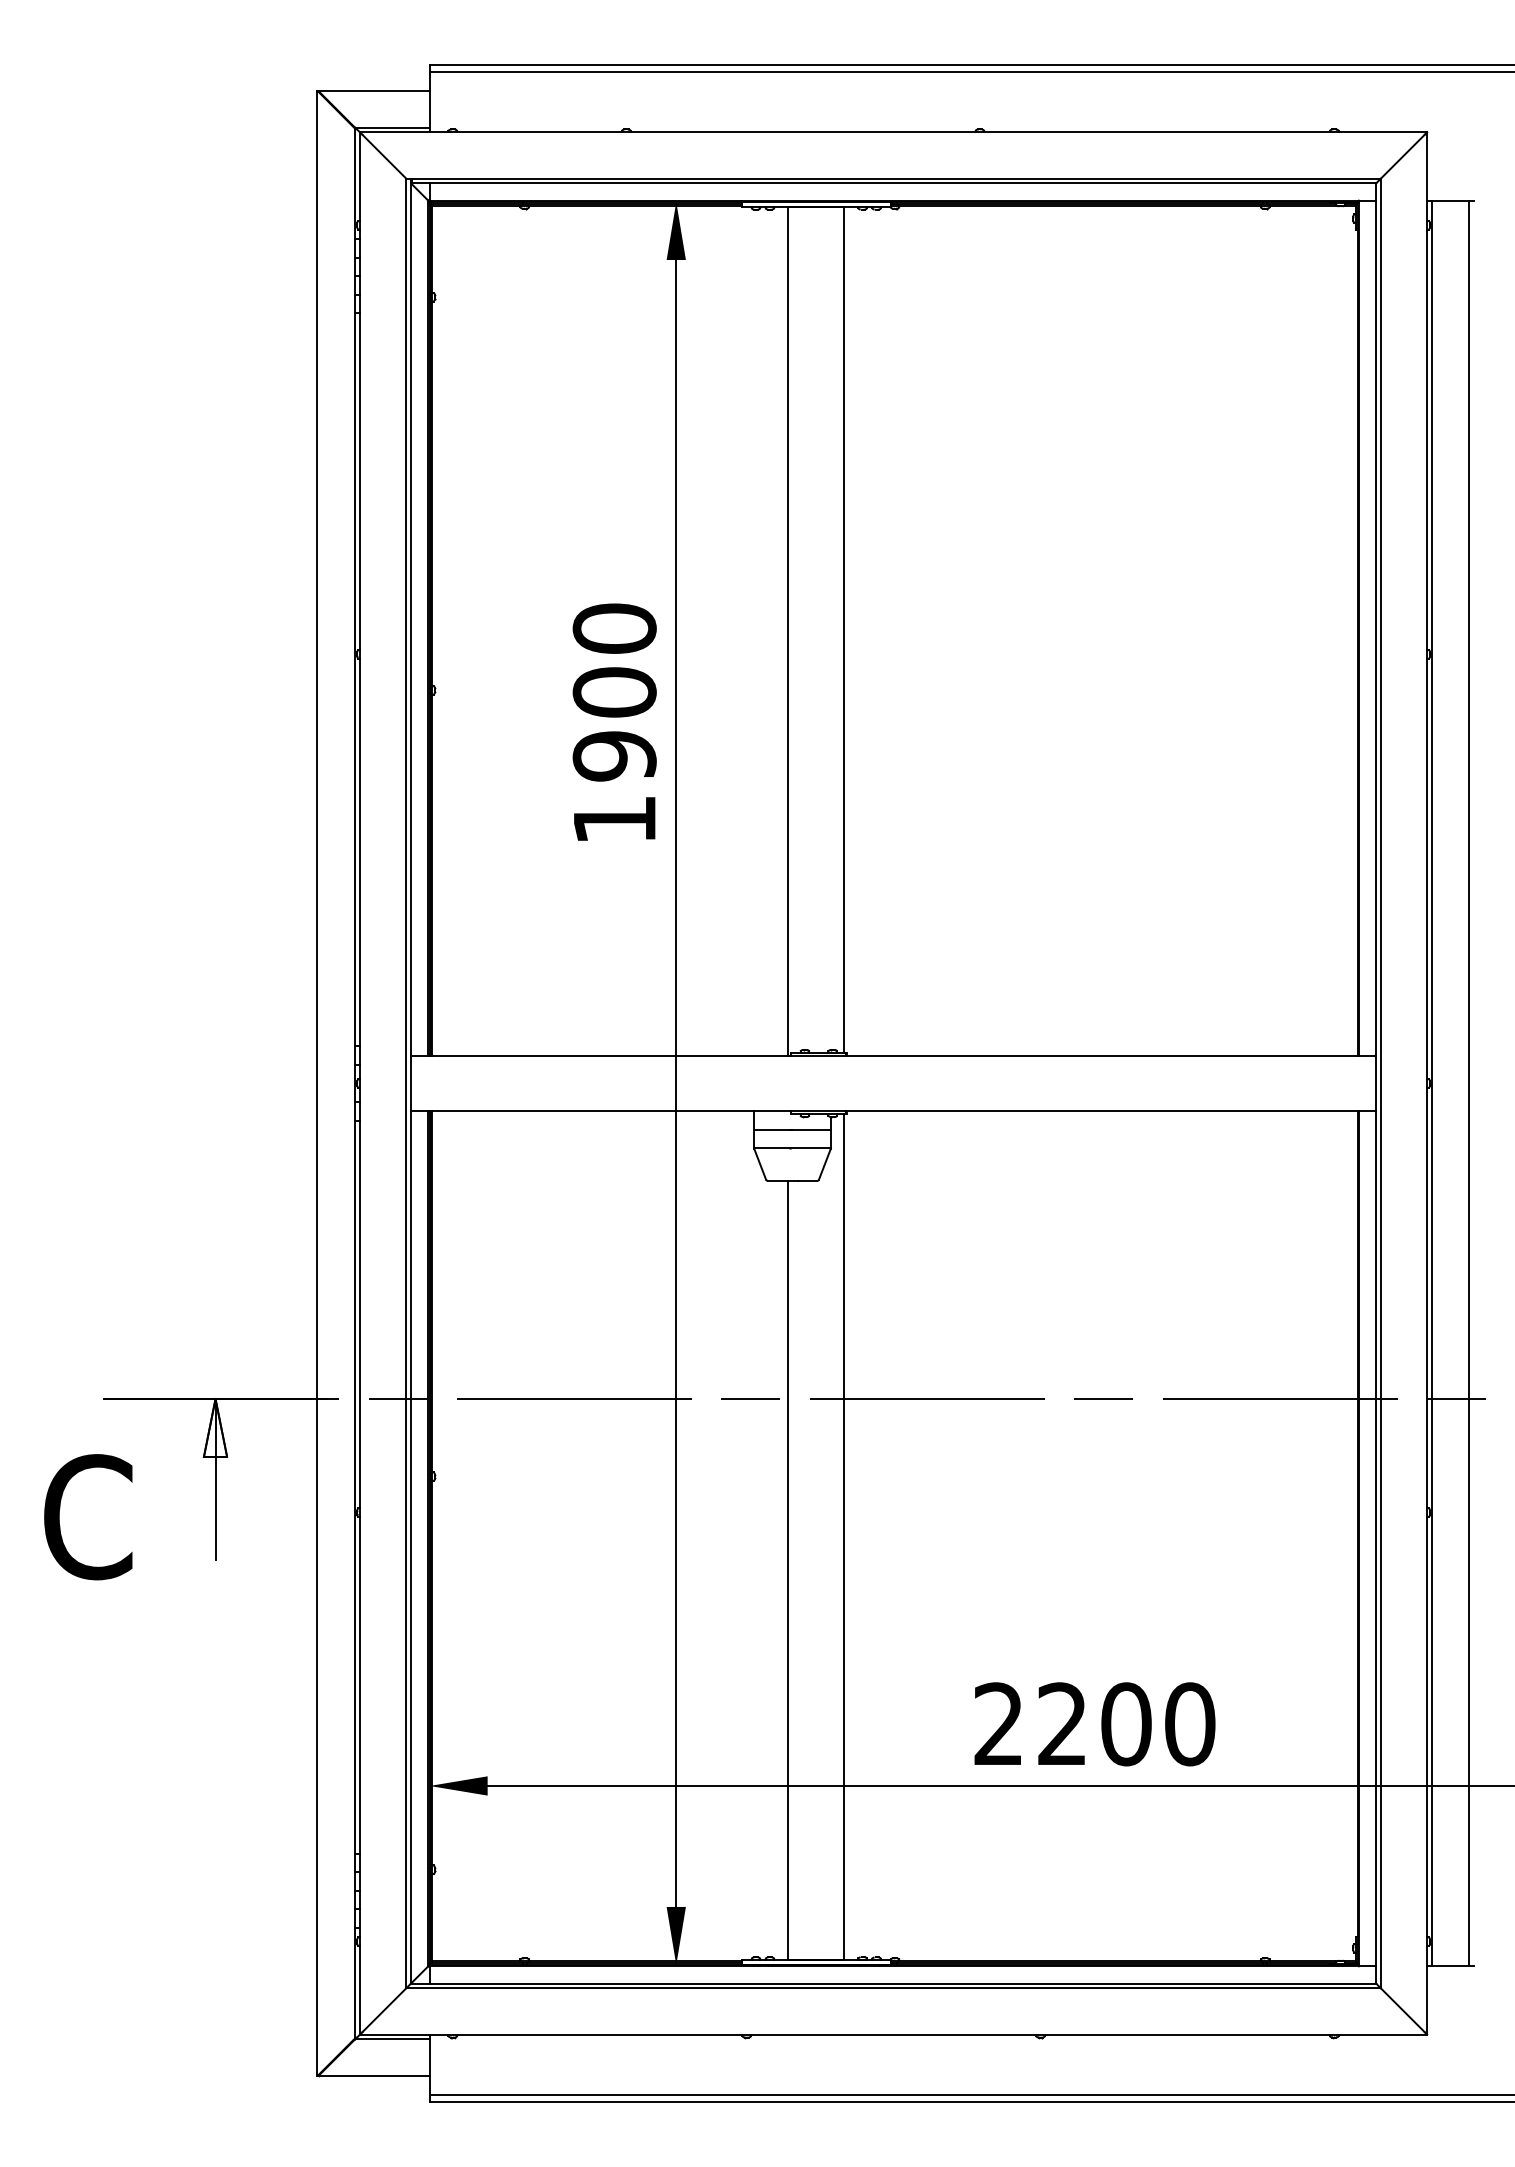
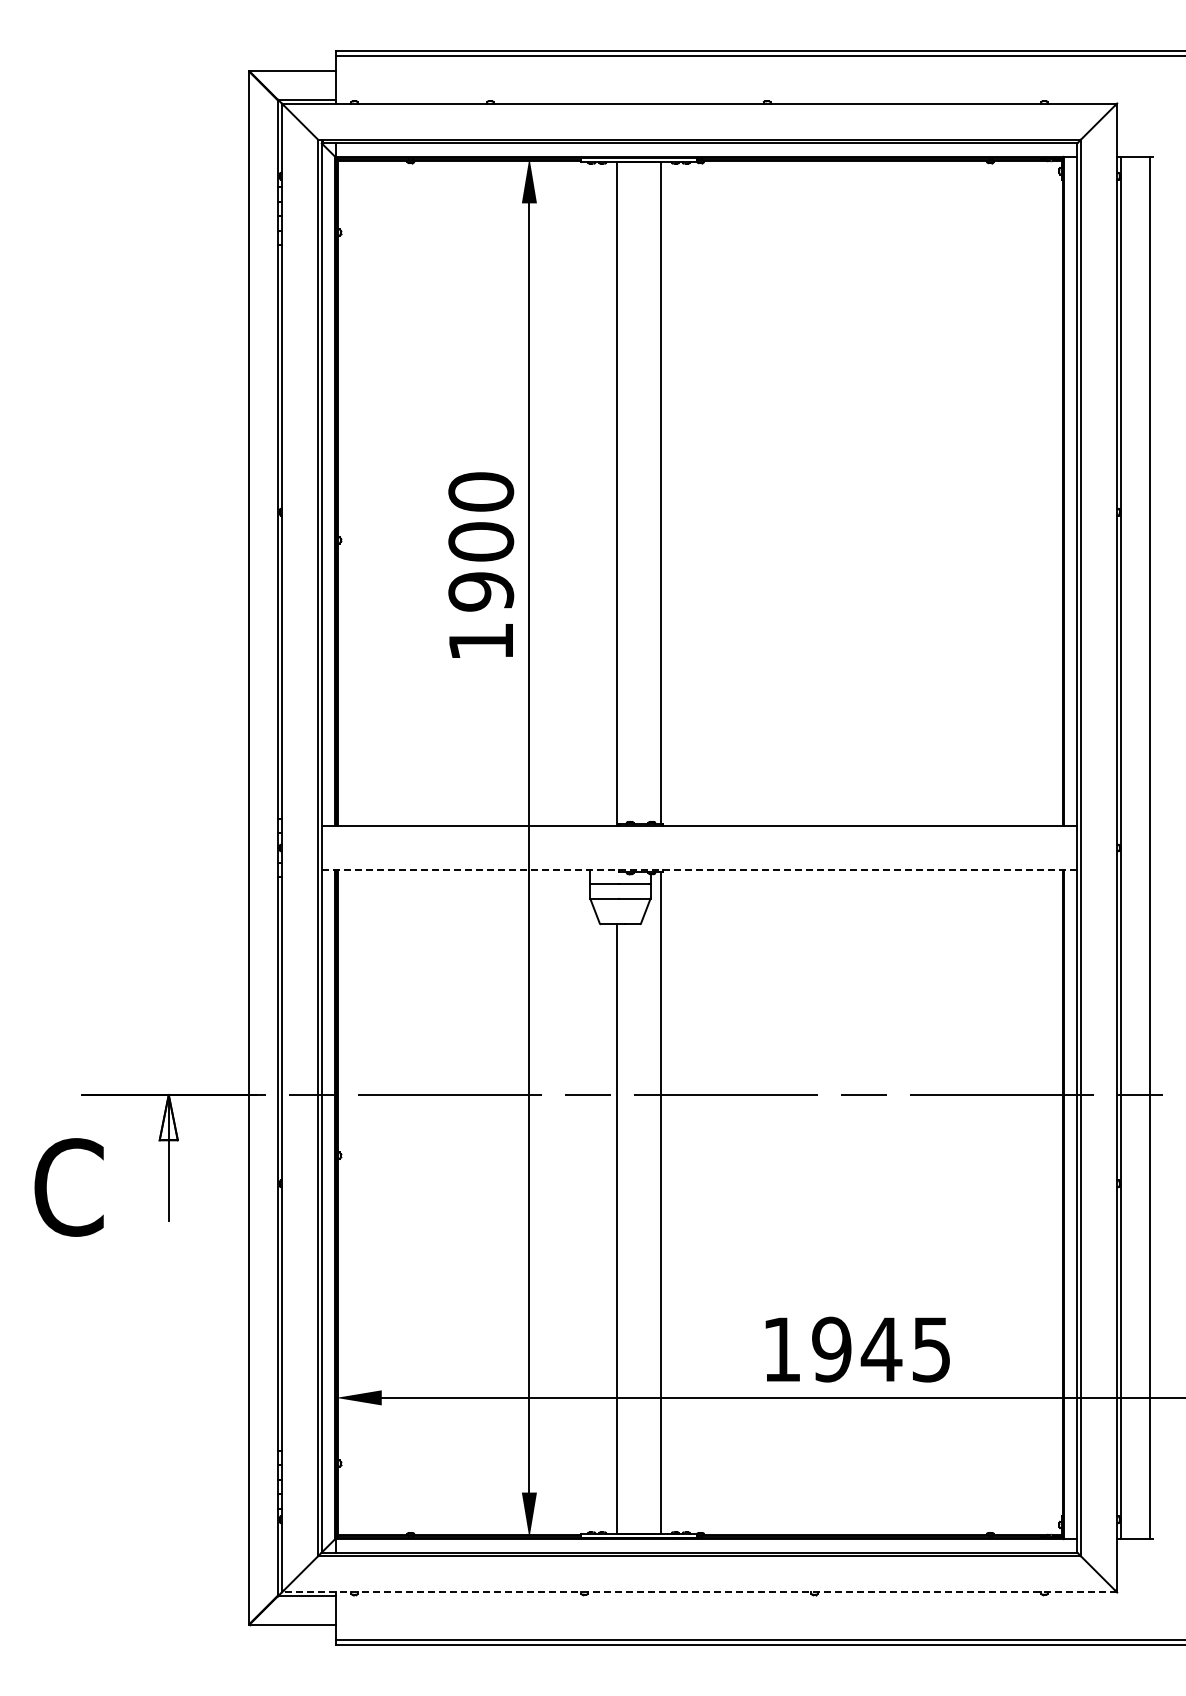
line: (893, 1110) -> (699, 869), solid -> dashed
text: (1095, 1724) -> (857, 1349), 2200 -> 1945
line: (893, 2034) -> (699, 1592), solid -> dashed

